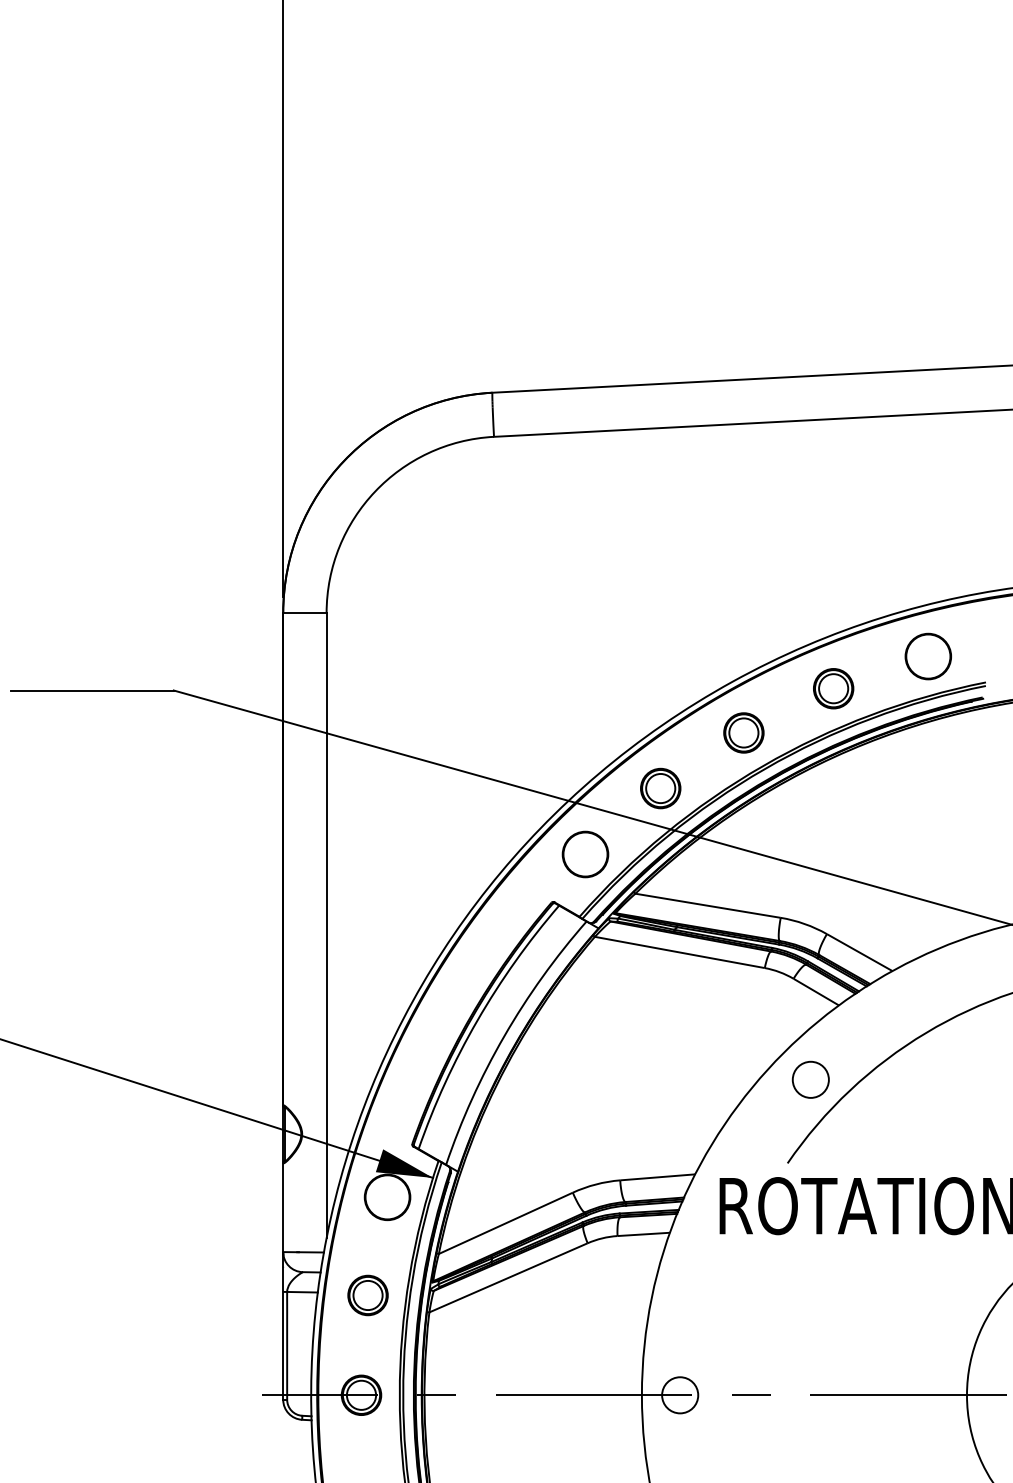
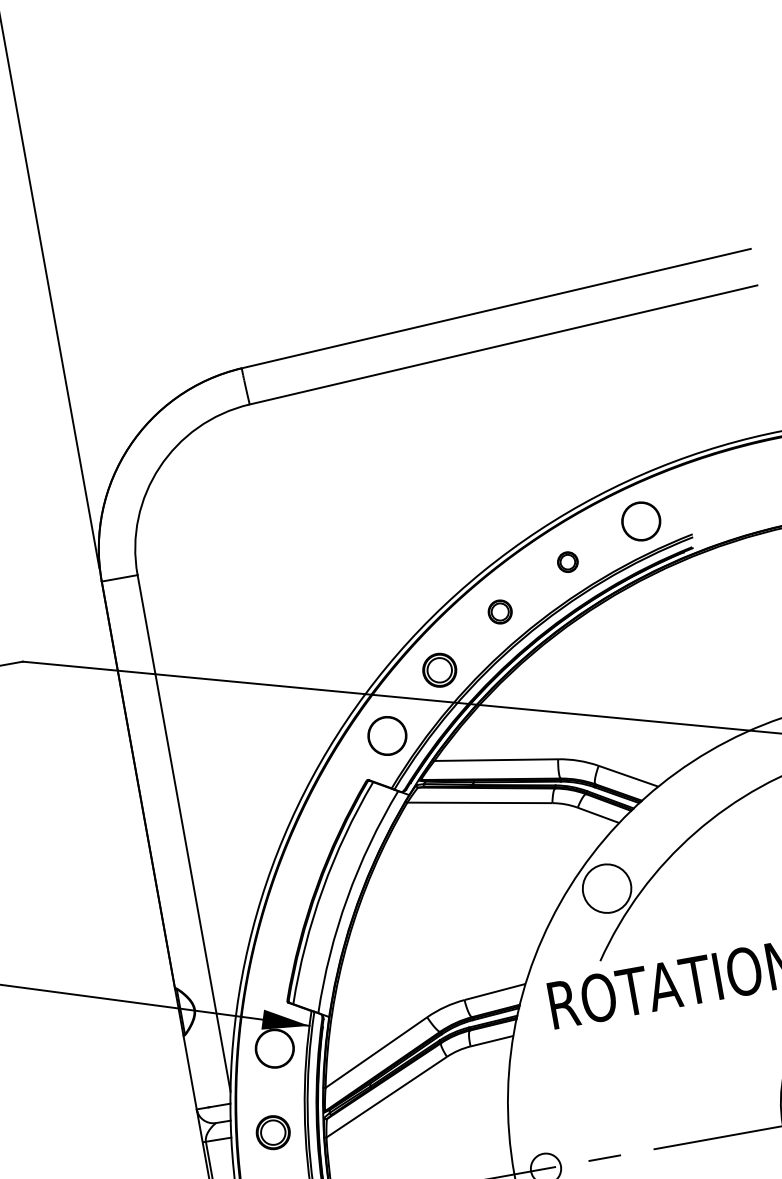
part: (833, 688) -> (567, 561), size x0.6
part: (743, 732) -> (499, 611), size x0.7
circle: (810, 1079) -> (606, 888), size x1.6

